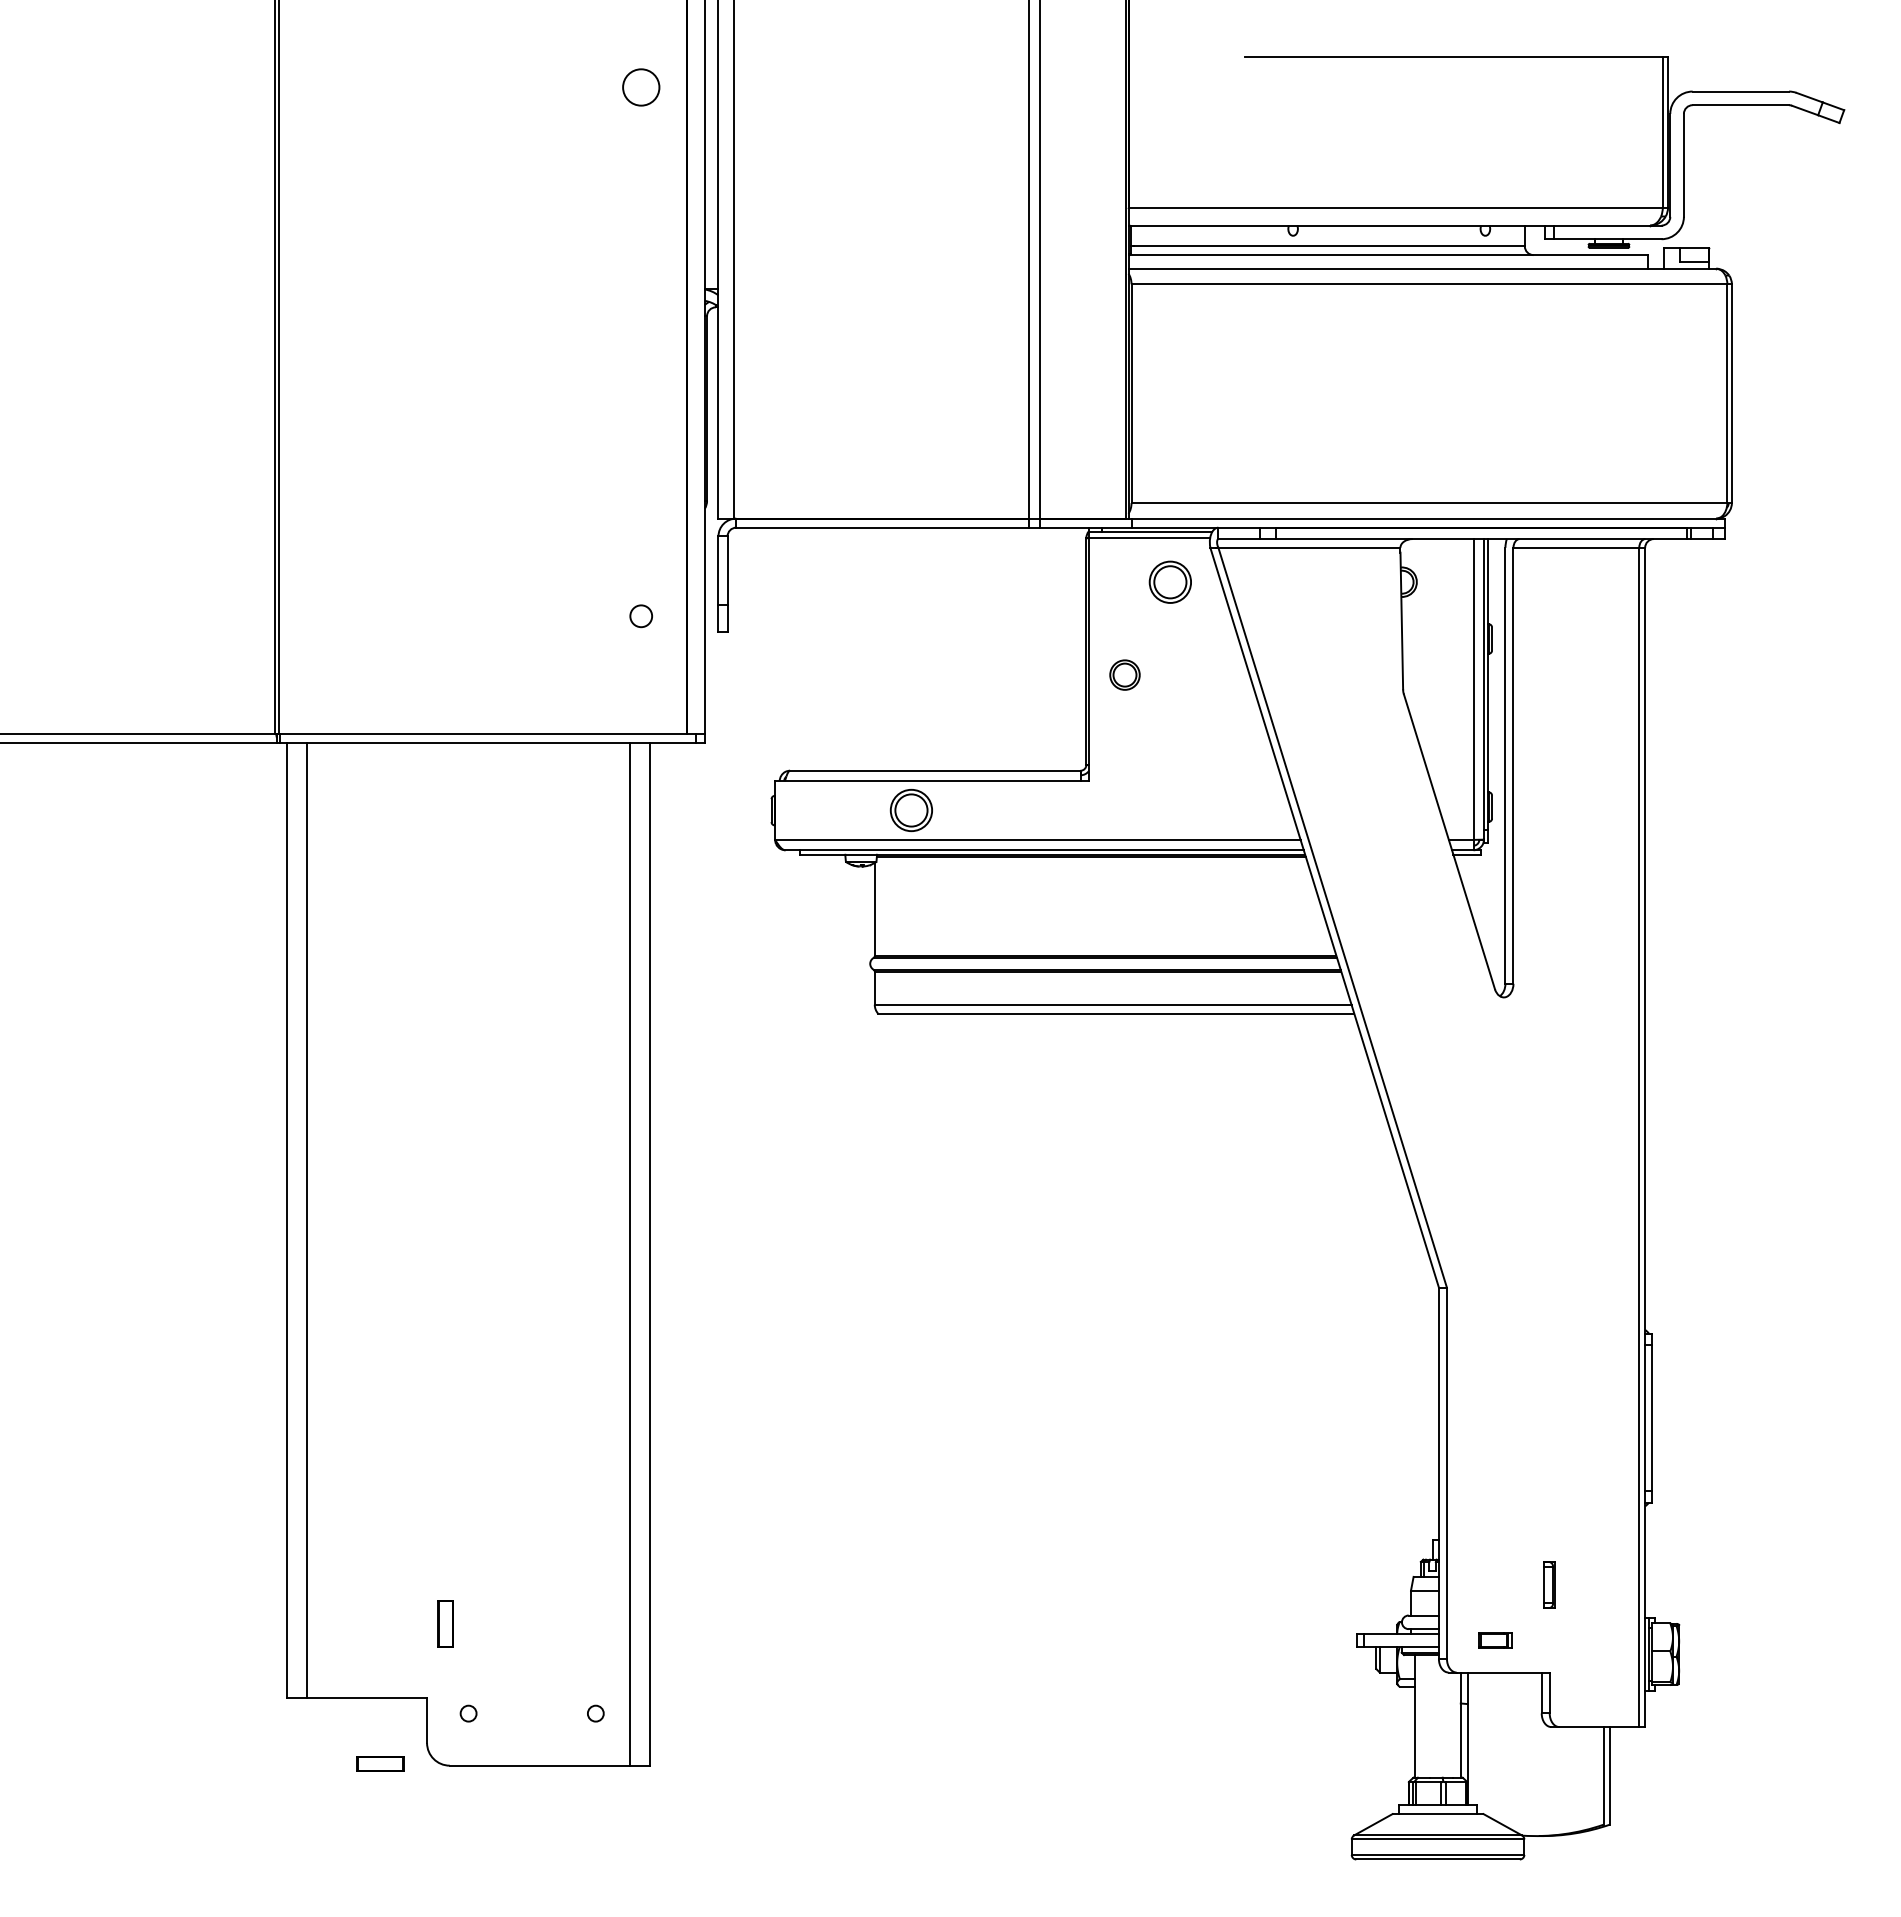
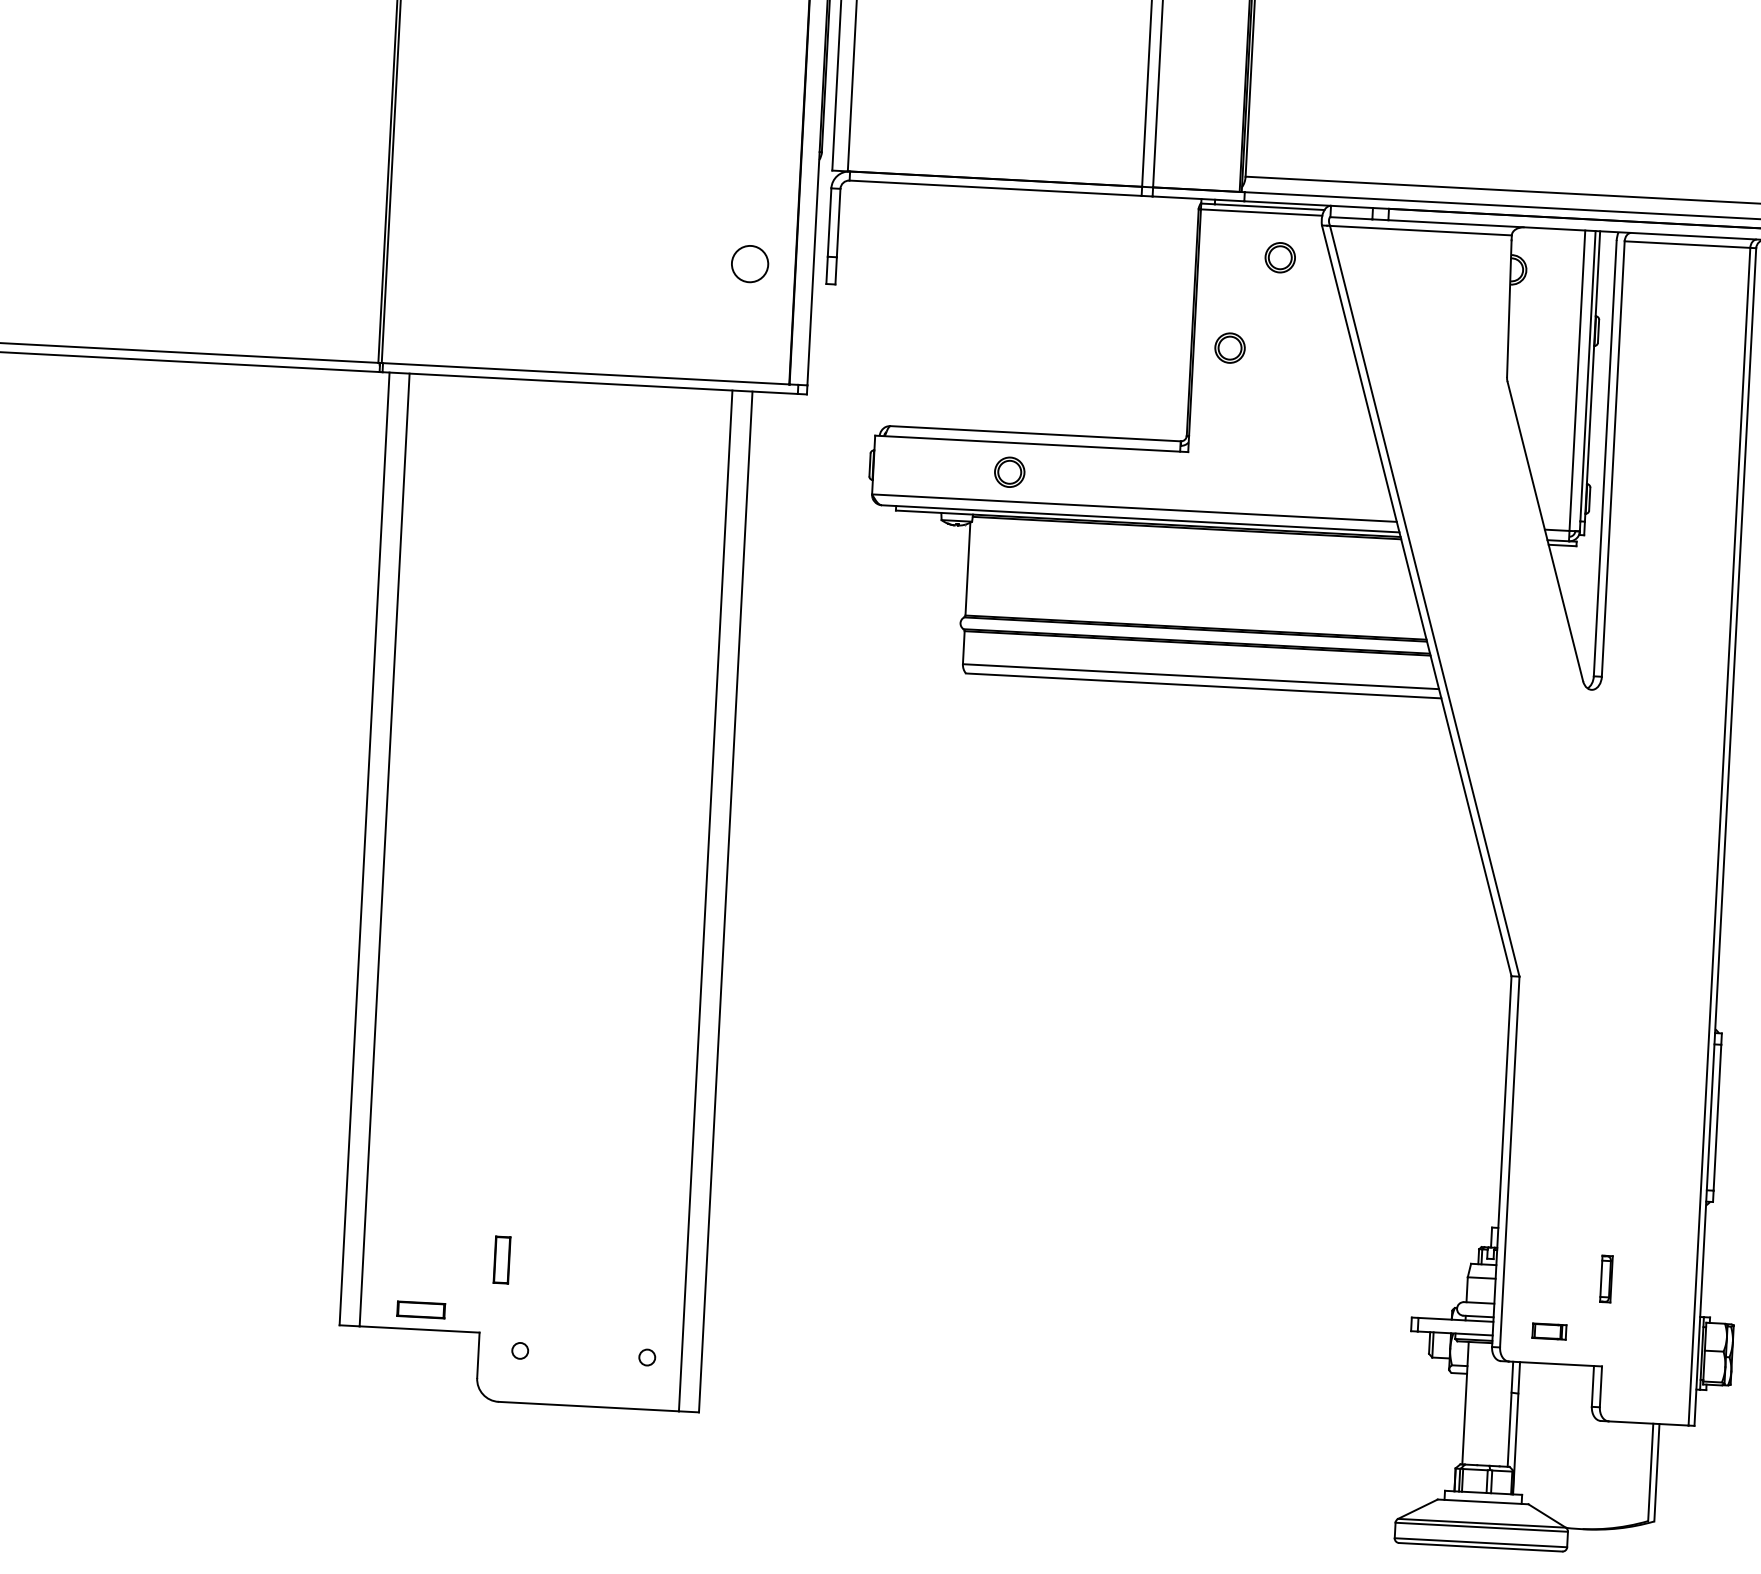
part: (1170, 581) -> (1280, 257), size x0.71
circle: (641, 616) -> (750, 264), size x1.67
part: (911, 810) -> (1009, 472), size x0.71
part: (380, 1763) -> (421, 1309), moved

